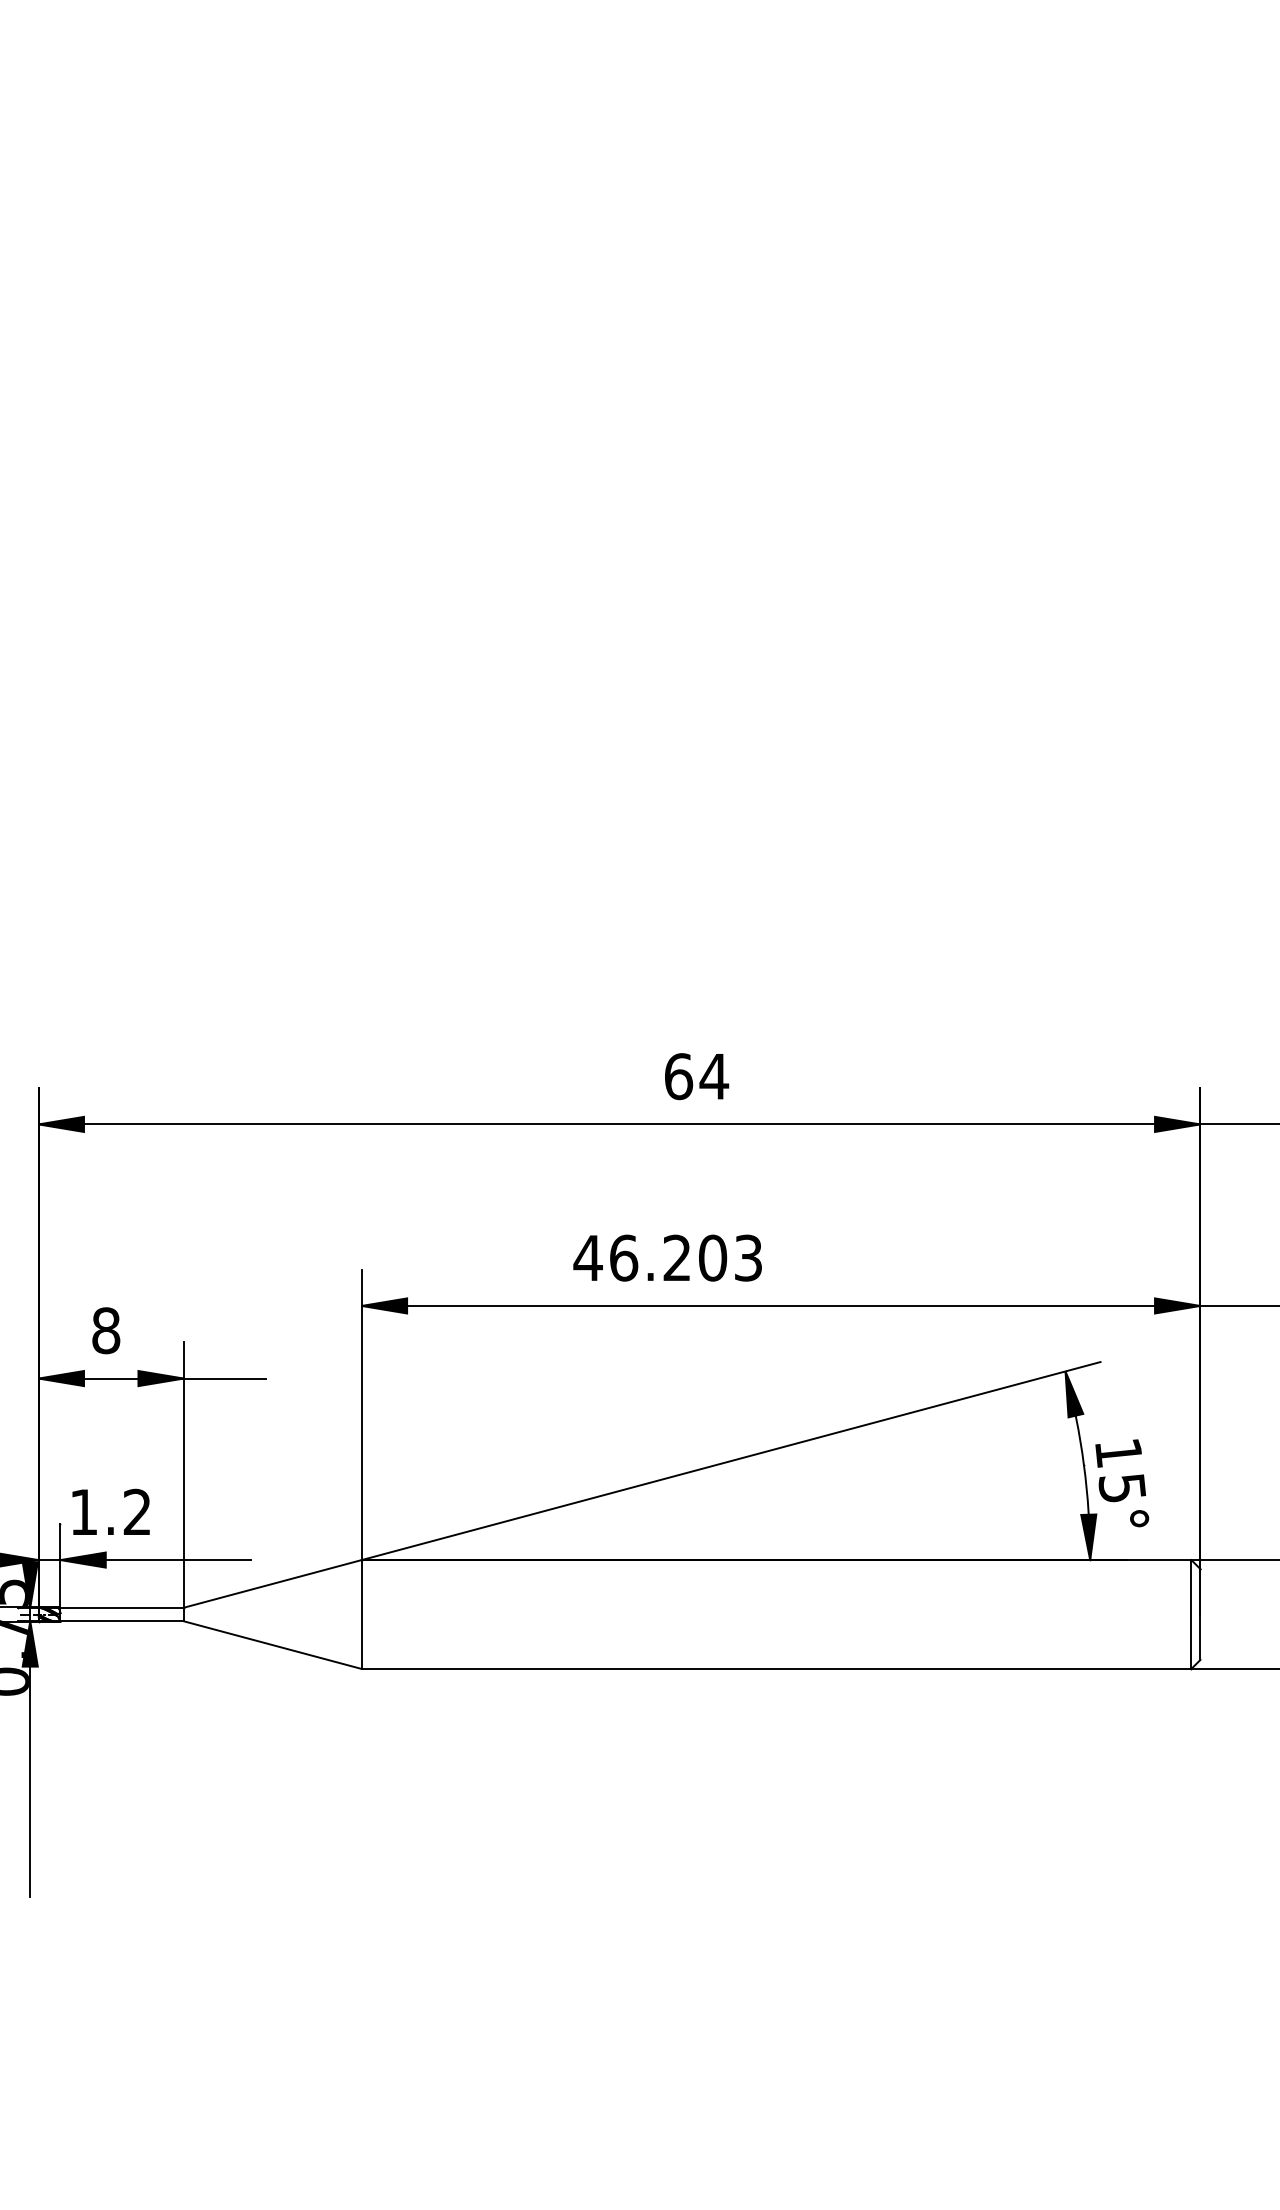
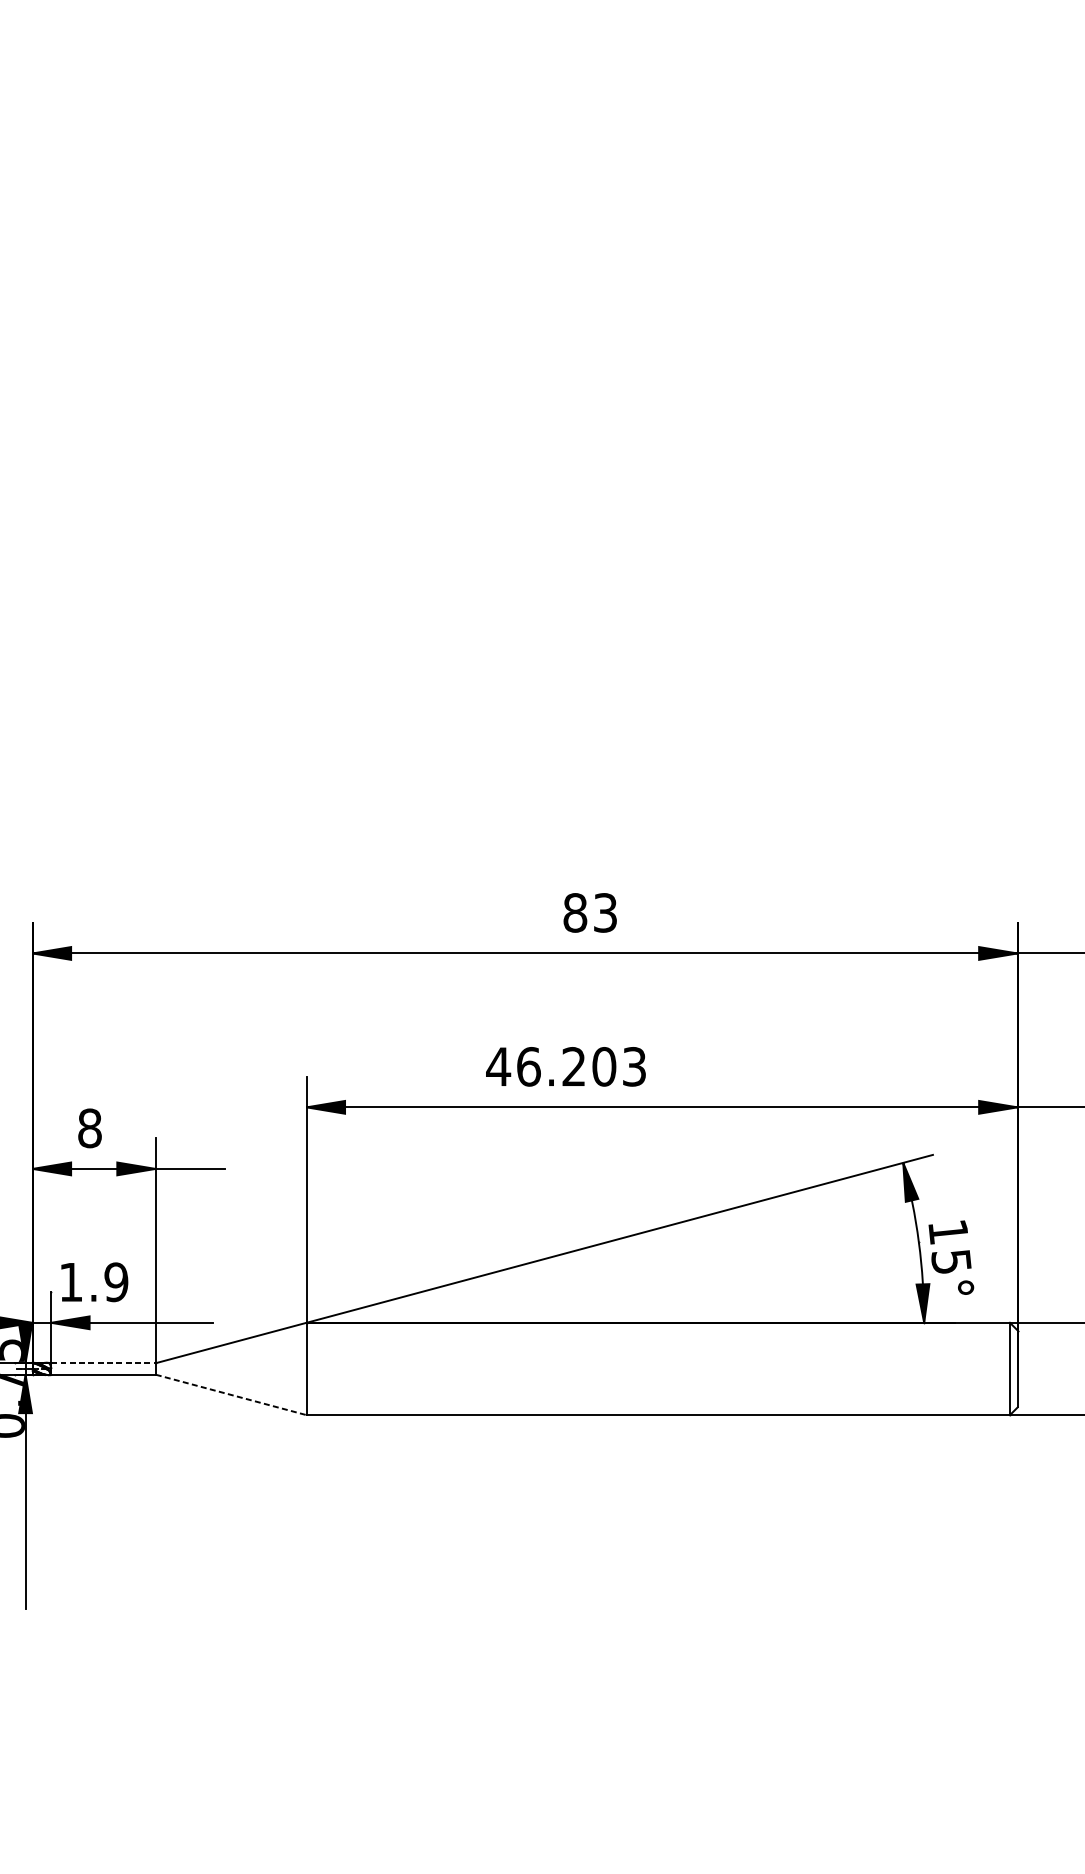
text: (696, 1076) -> (590, 912), 64 -> 83
text: (137, 1511) -> (116, 1281), 1.2 -> 1.9
line: (122, 1607) -> (103, 1363), solid -> dashed
line: (273, 1645) -> (231, 1395), solid -> dashed

